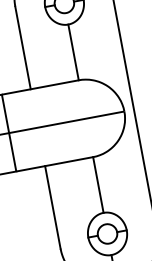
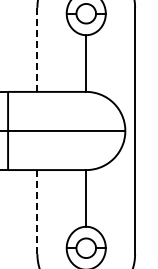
line: (23, 47) -> (37, 49), solid -> dashed
line: (52, 206) -> (37, 211), solid -> dashed

